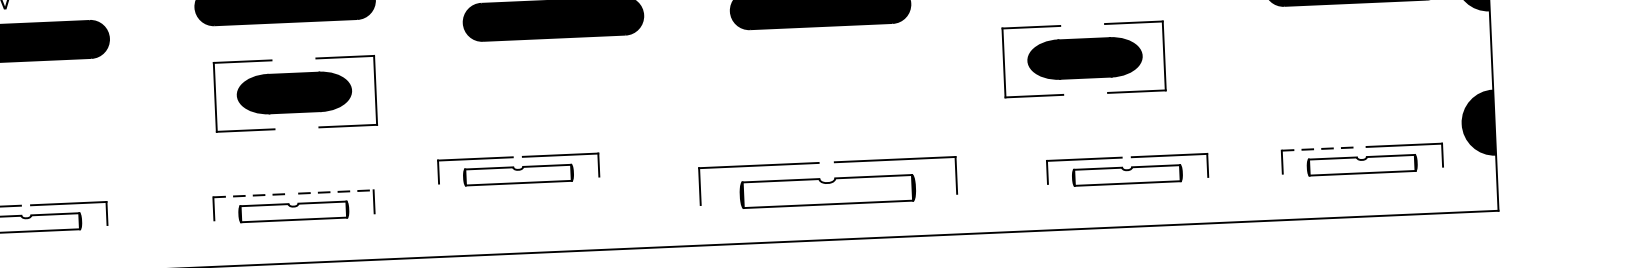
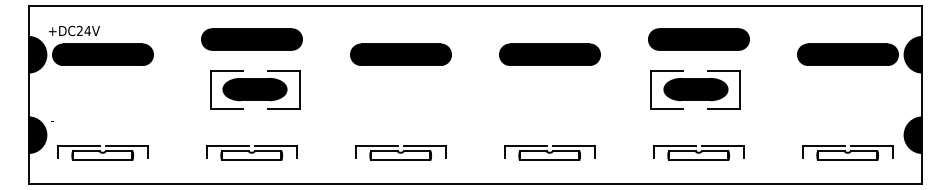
line: (1319, 148) -> (824, 145), dashed -> solid
part: (517, 169) -> (400, 152), moved
part: (1126, 169) -> (698, 152), moved
part: (827, 182) -> (549, 152), size x0.62
line: (337, 191) -> (276, 145), dashed -> solid
line: (251, 195) -> (228, 145), dashed -> solid

